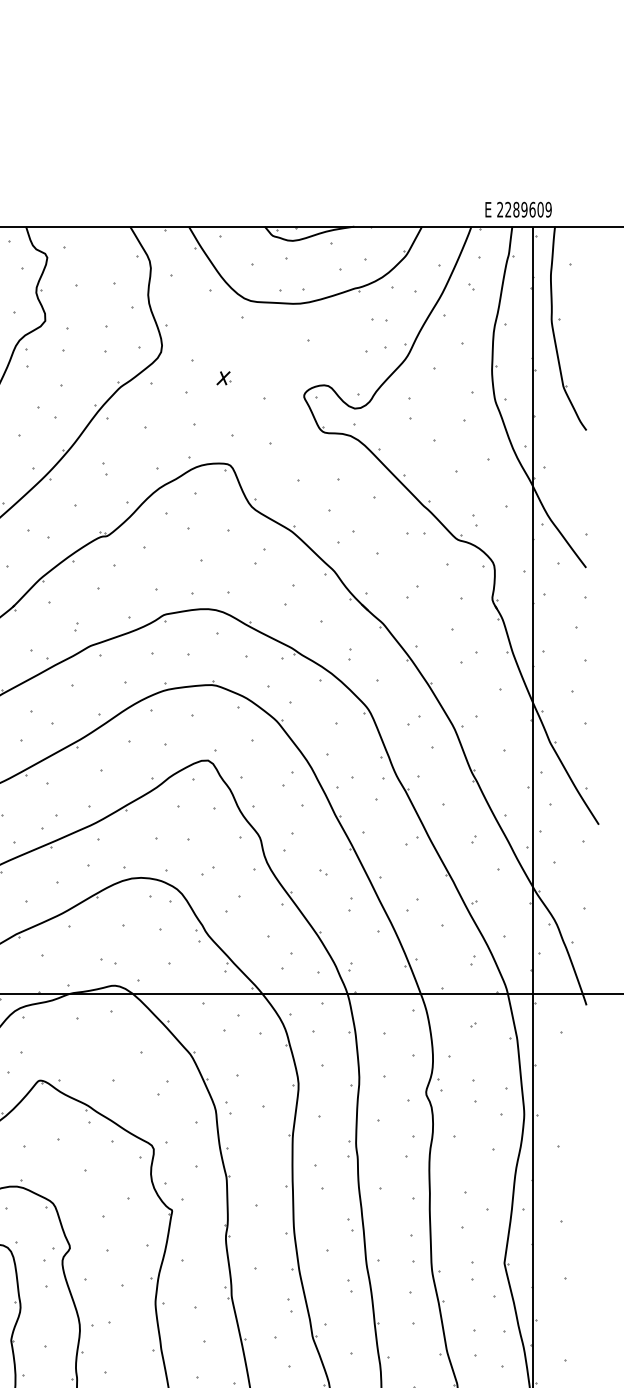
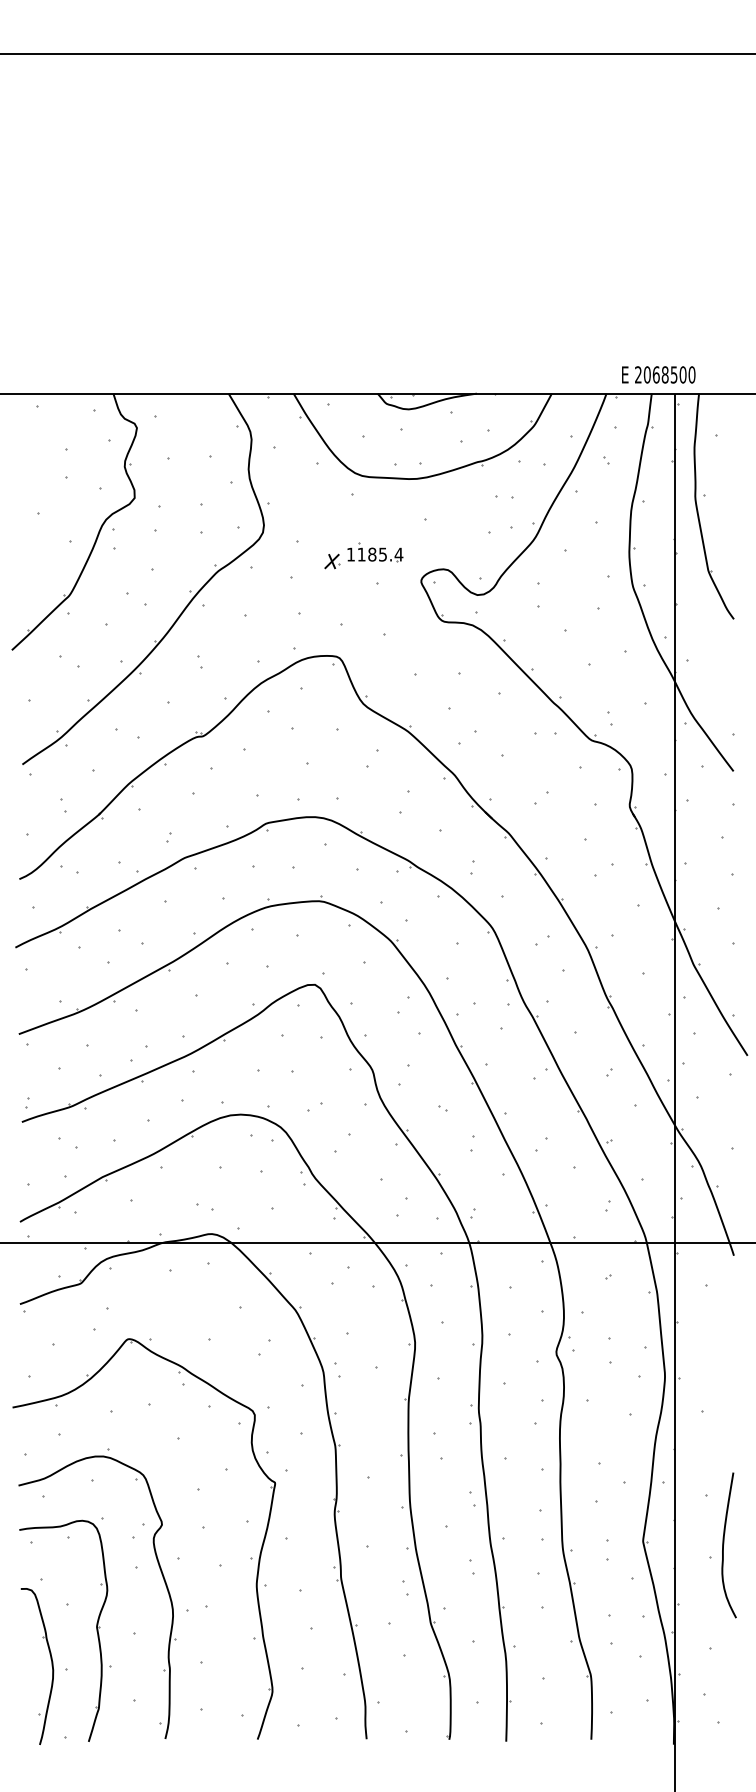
text: (528, 209) -> (669, 374), 2289609 -> 2068500
part: (262, 370) -> (375, 552), added
curve: (578, 1266) -> (724, 1544), added

